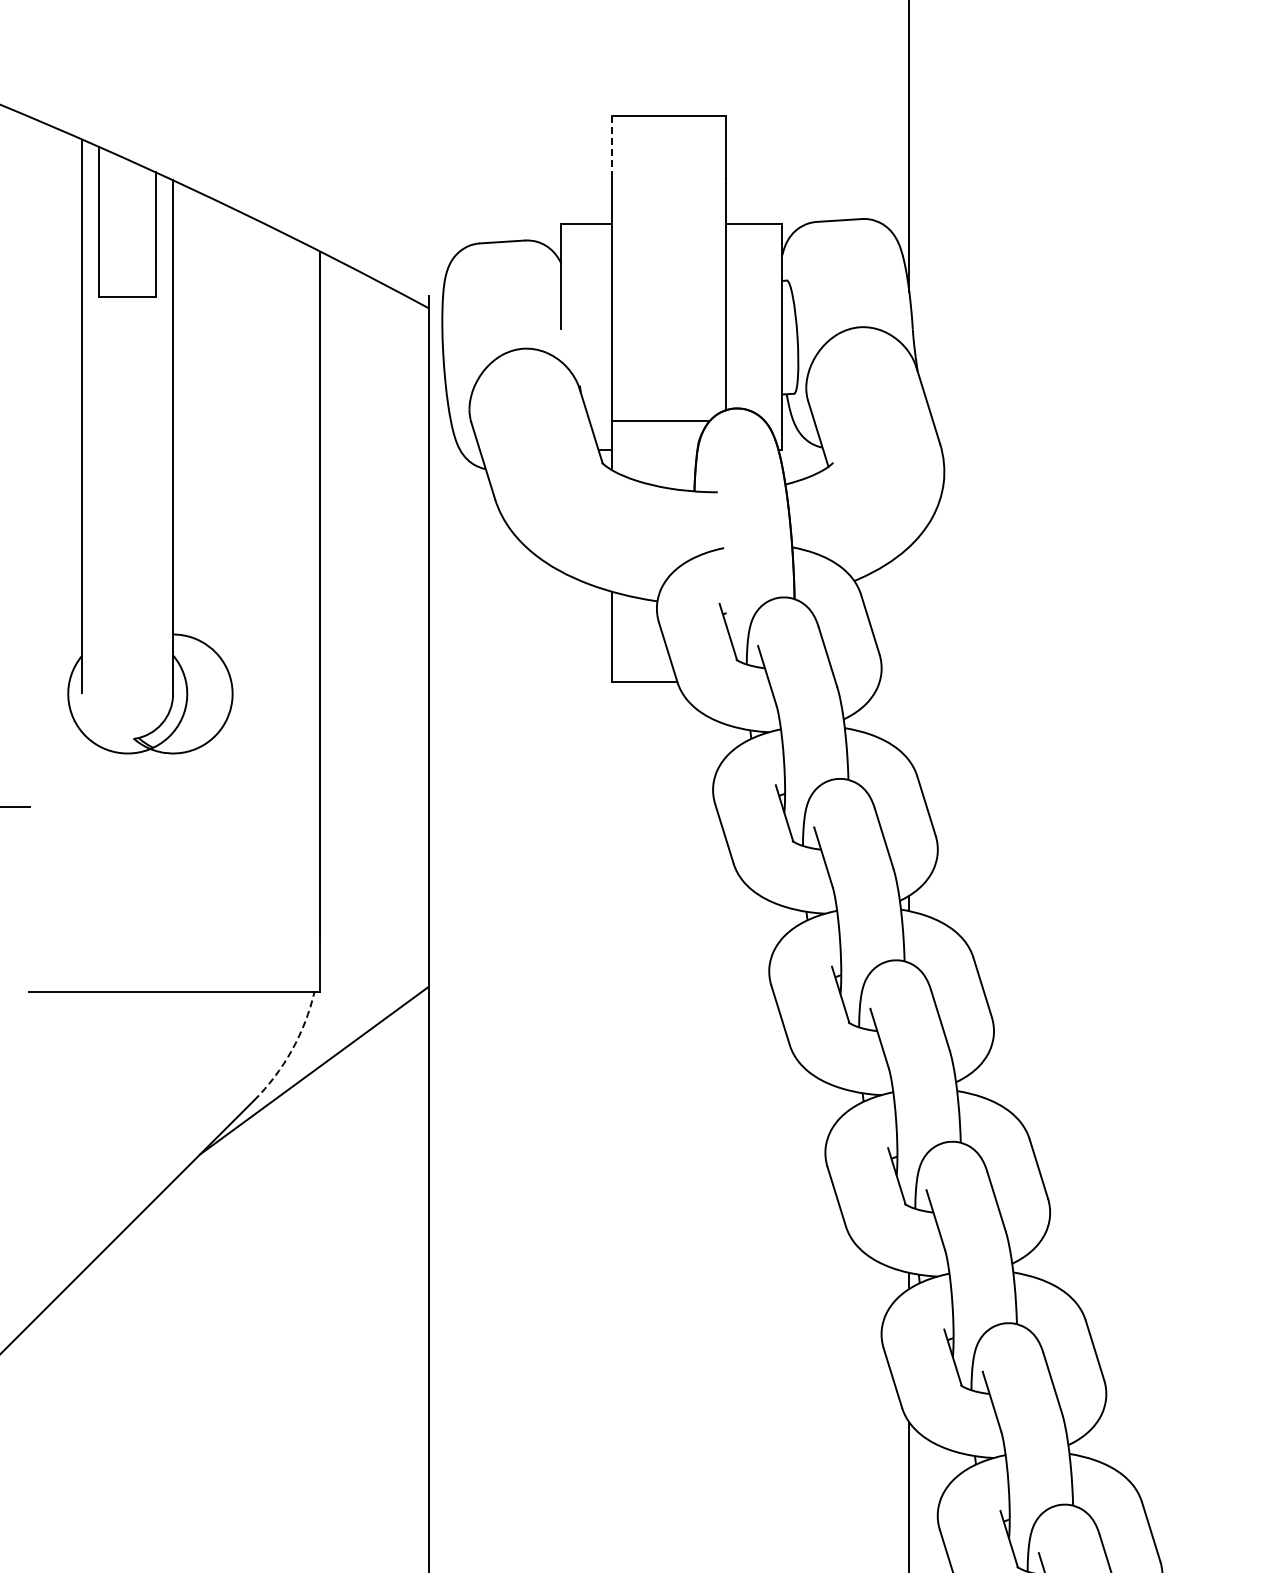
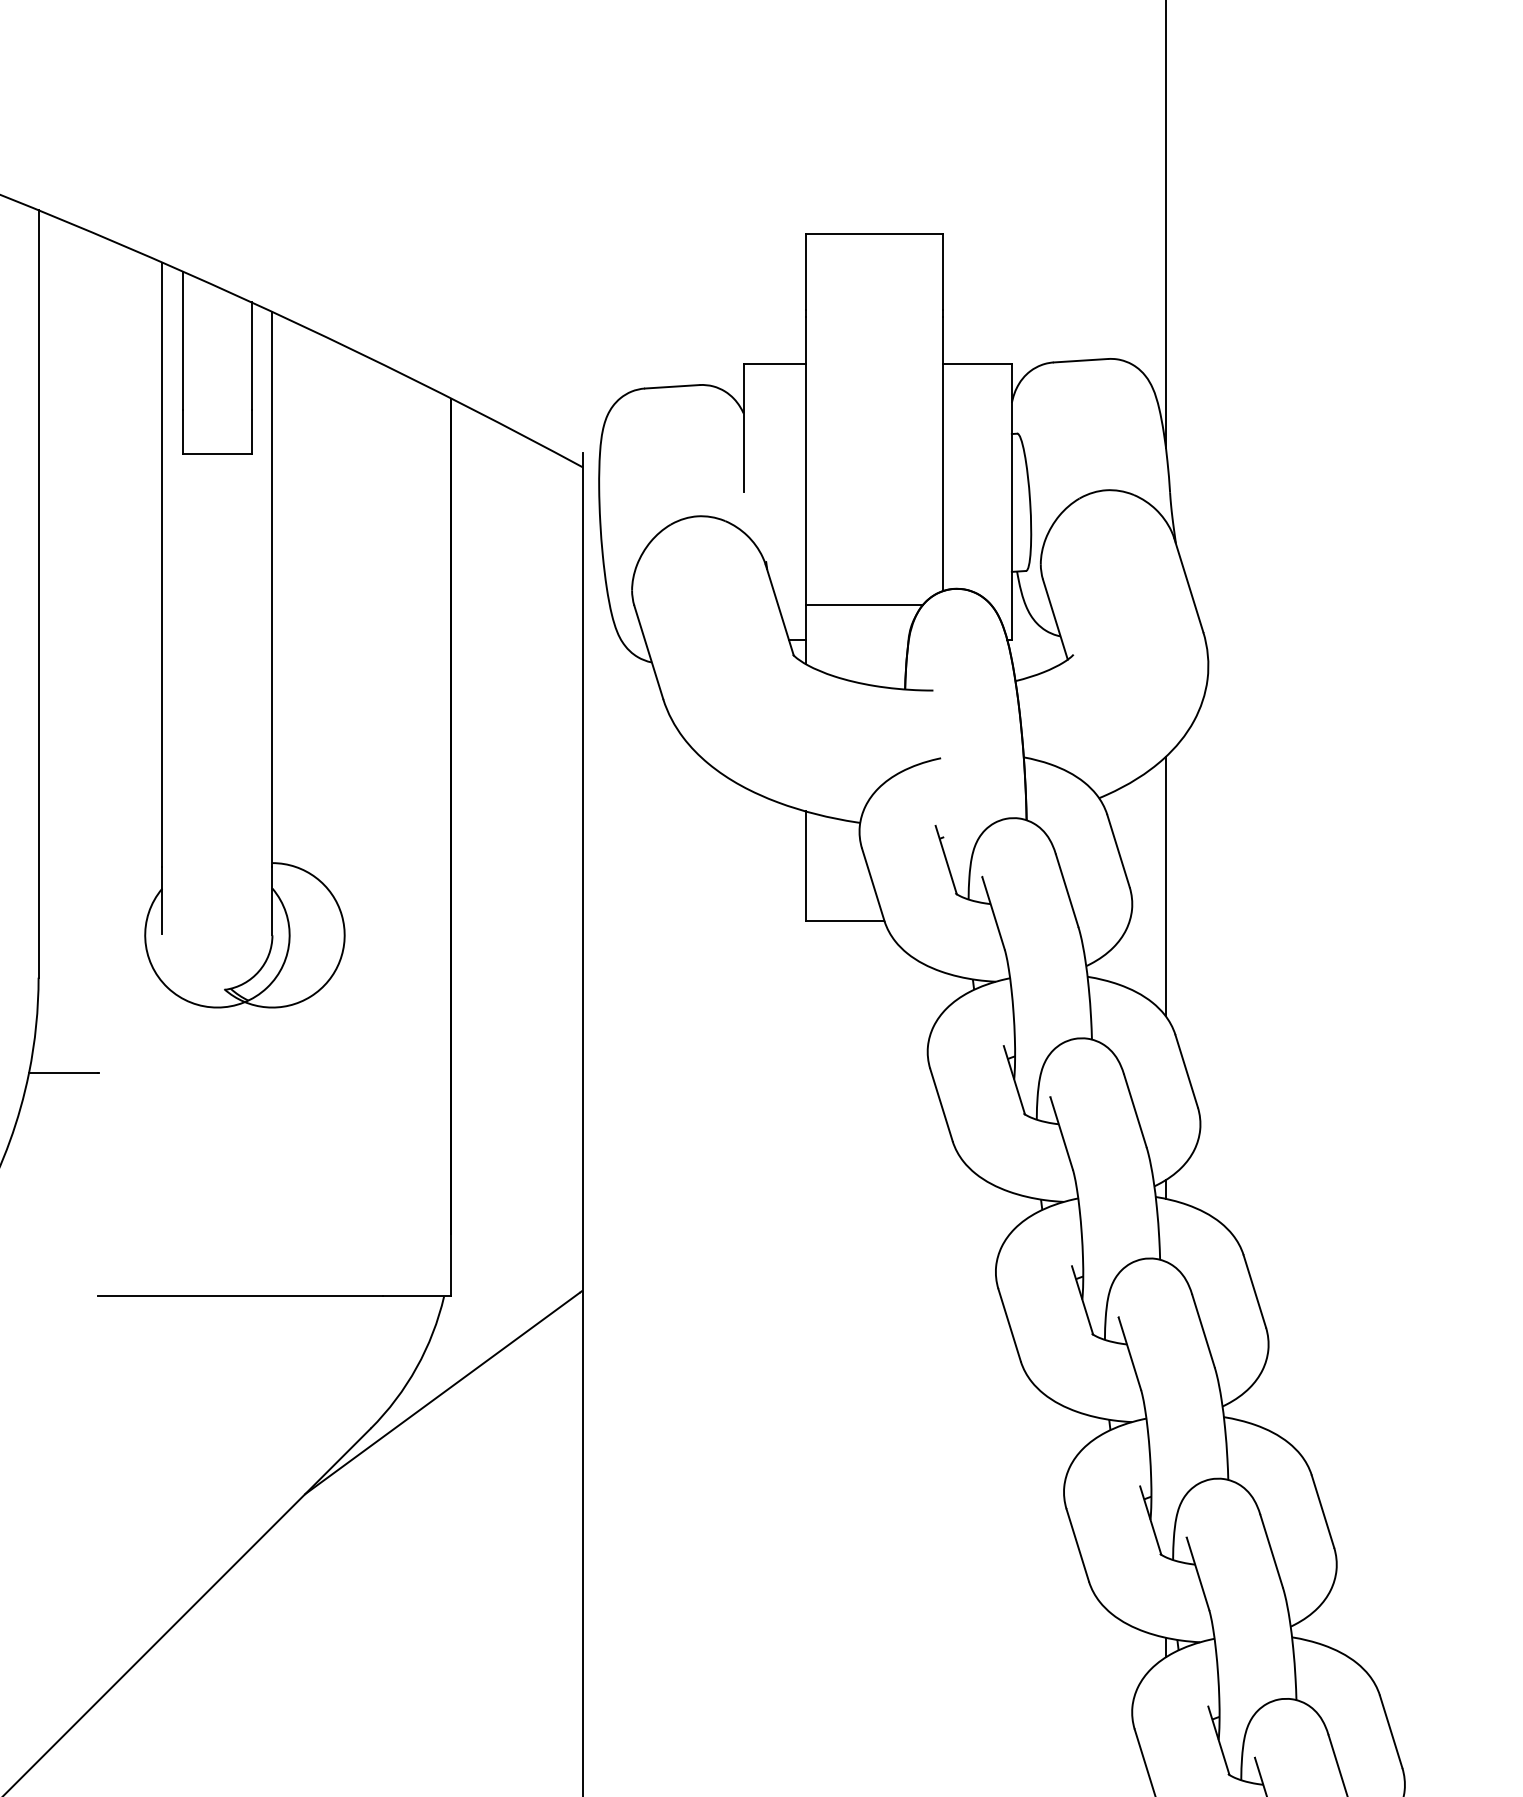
line: (612, 147) -> (805, 272), dashed -> solid
line: (909, 653) -> (1166, 886), added
arc: (291, 1050) -> (416, 1367), dashed -> solid

